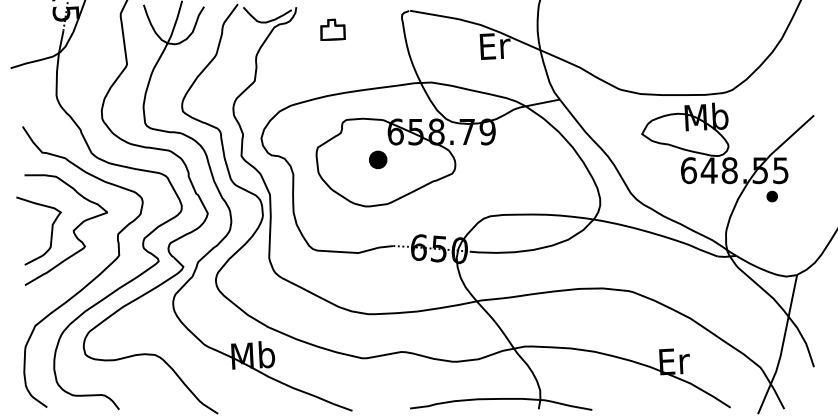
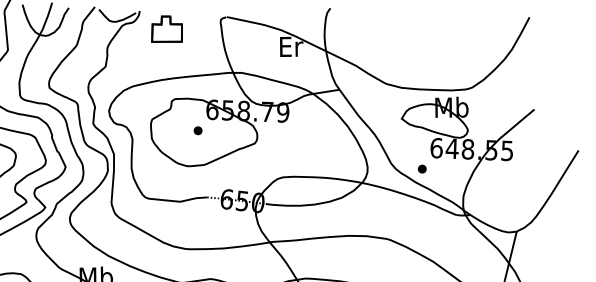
part: (332, 29) -> (166, 29), size x1.67
part: (377, 159) -> (197, 130), size x0.62
part: (771, 196) -> (421, 169), moved

